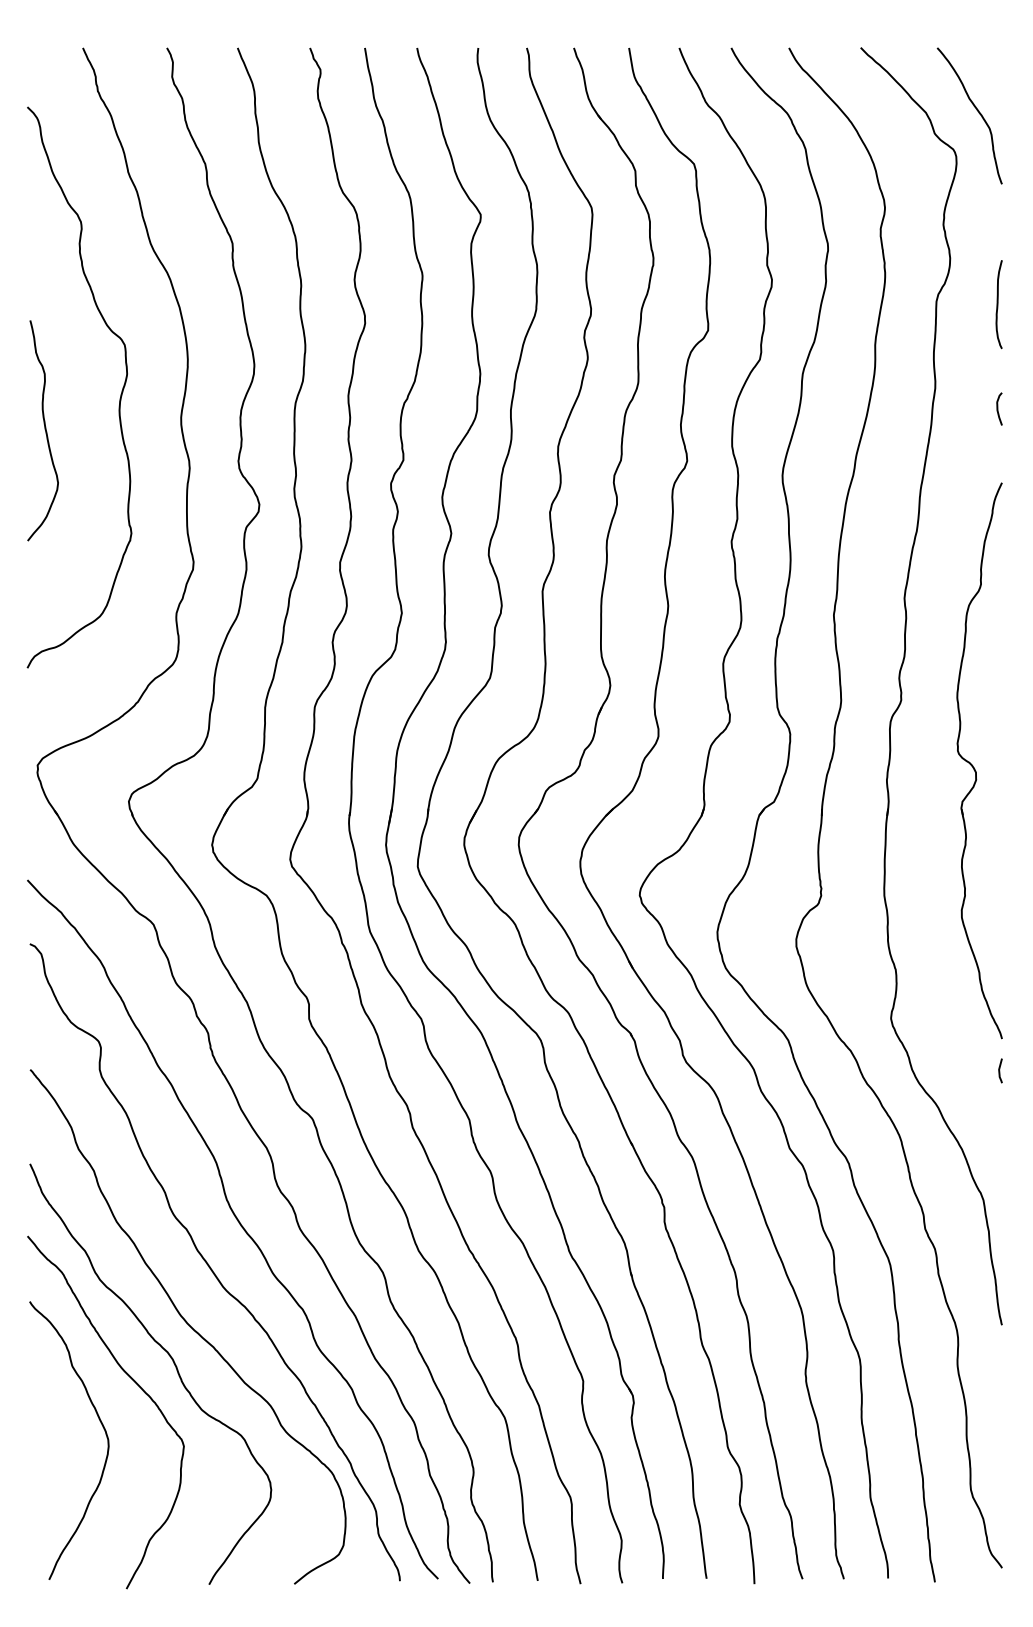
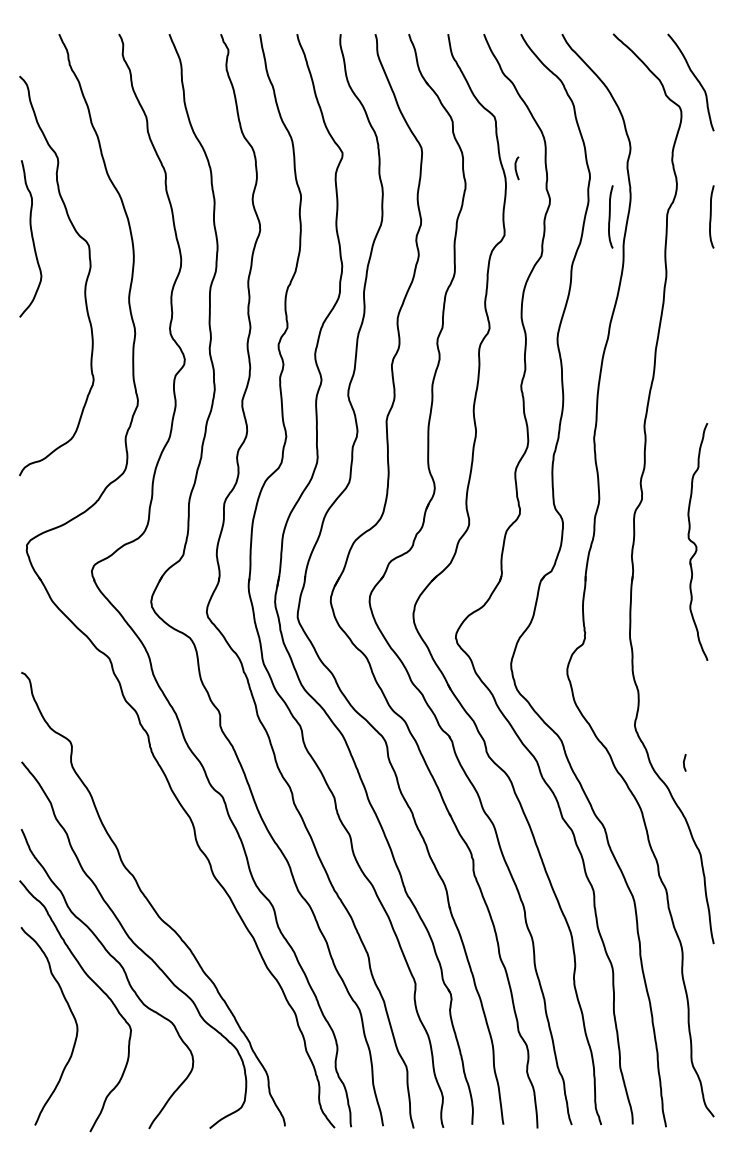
curve: (856, 303) -> (610, 216), added
curve: (998, 409) -> (516, 168), moved
curve: (44, 430) -> (31, 238), moved
part: (979, 760) -> (697, 541), size x0.6
line: (1000, 1070) -> (684, 762), moved
curve: (237, 1223) -> (169, 871), removed

